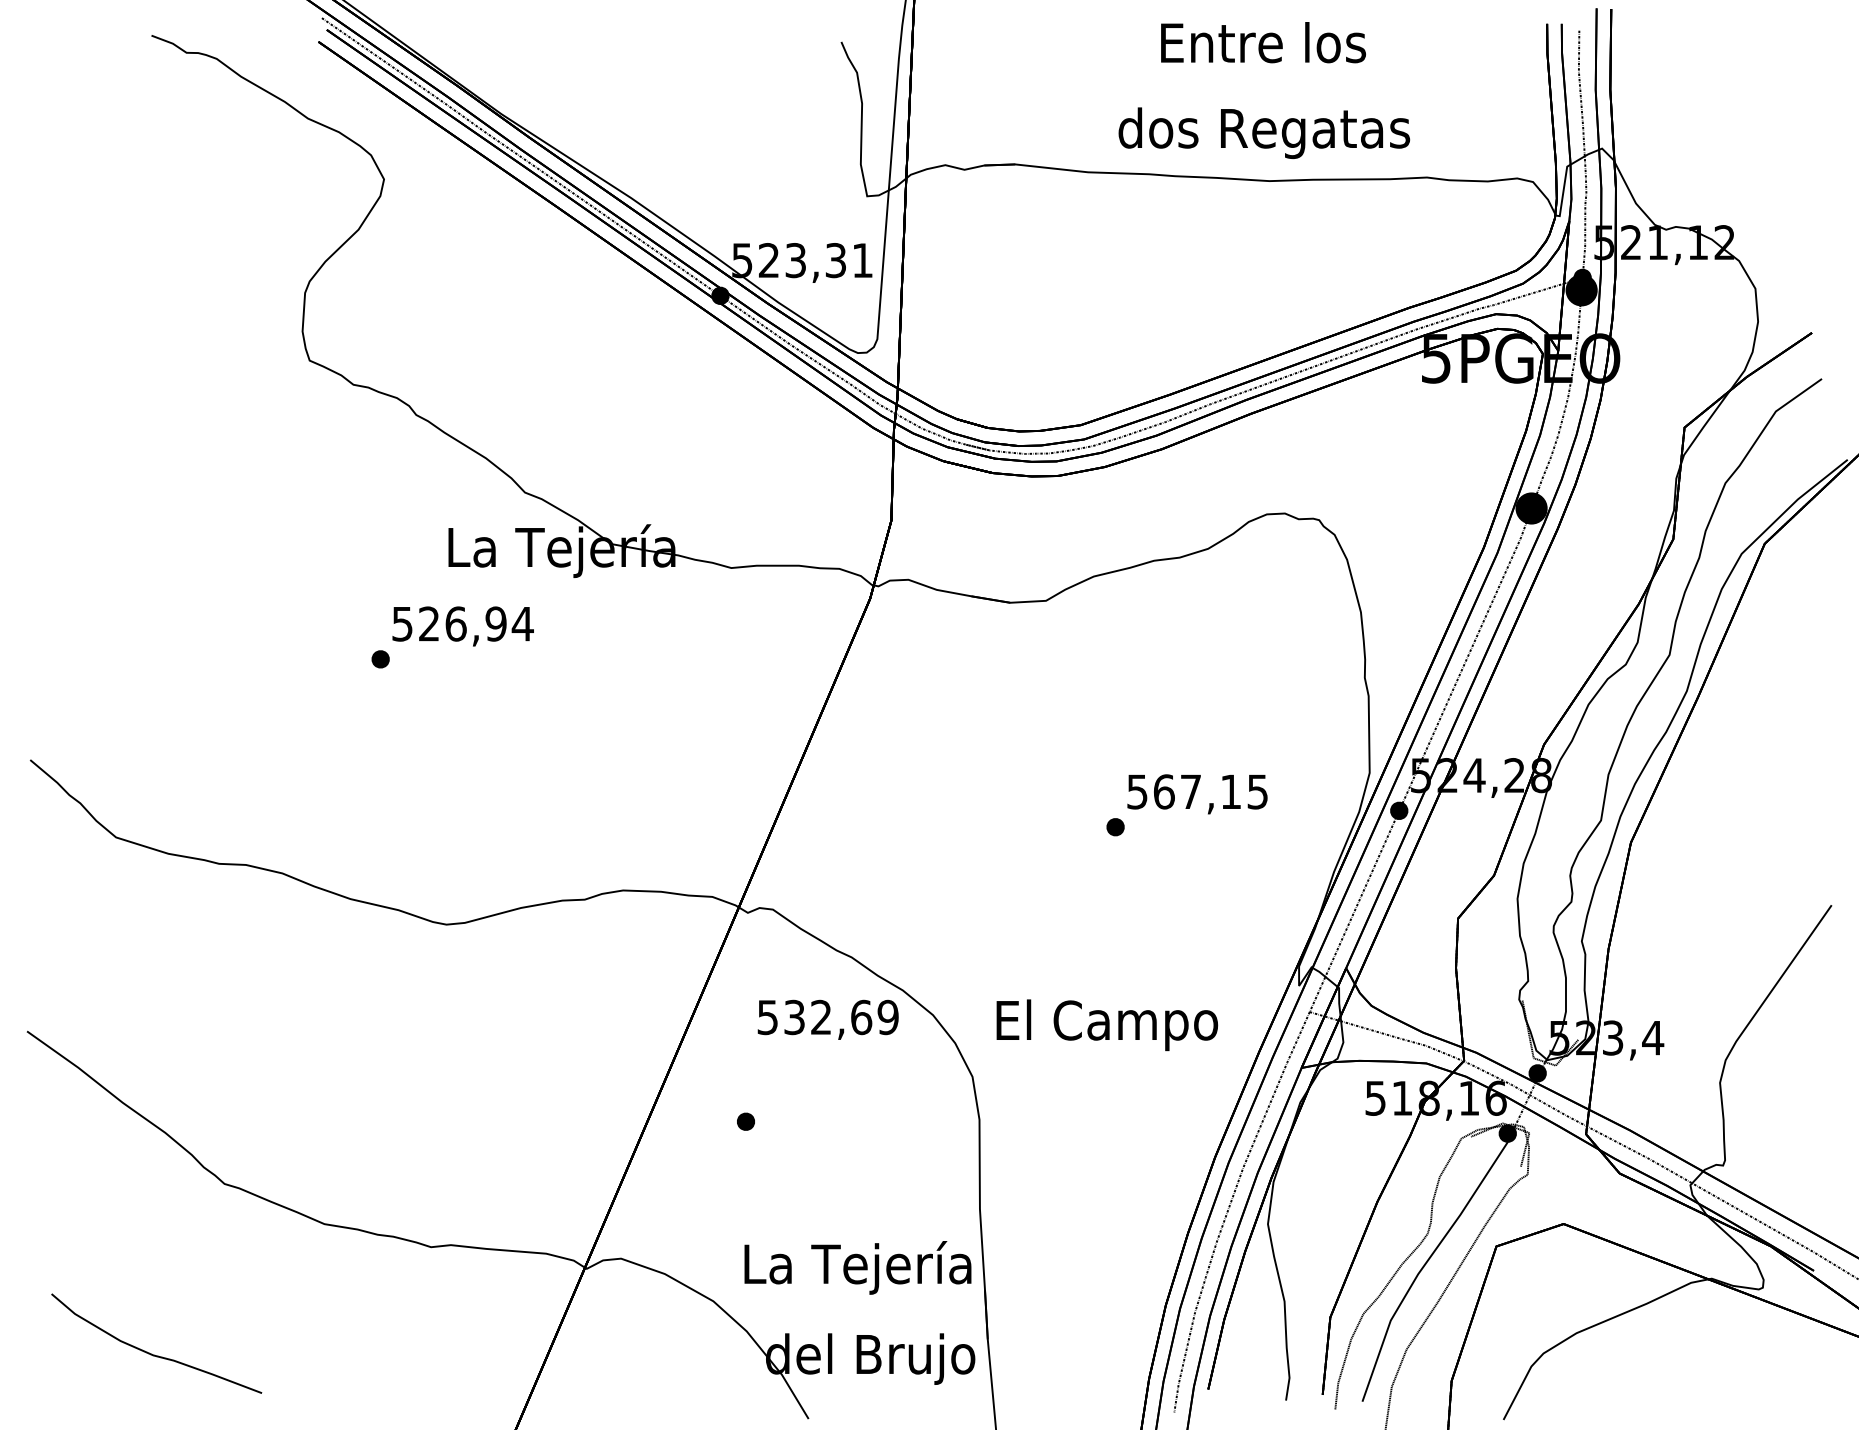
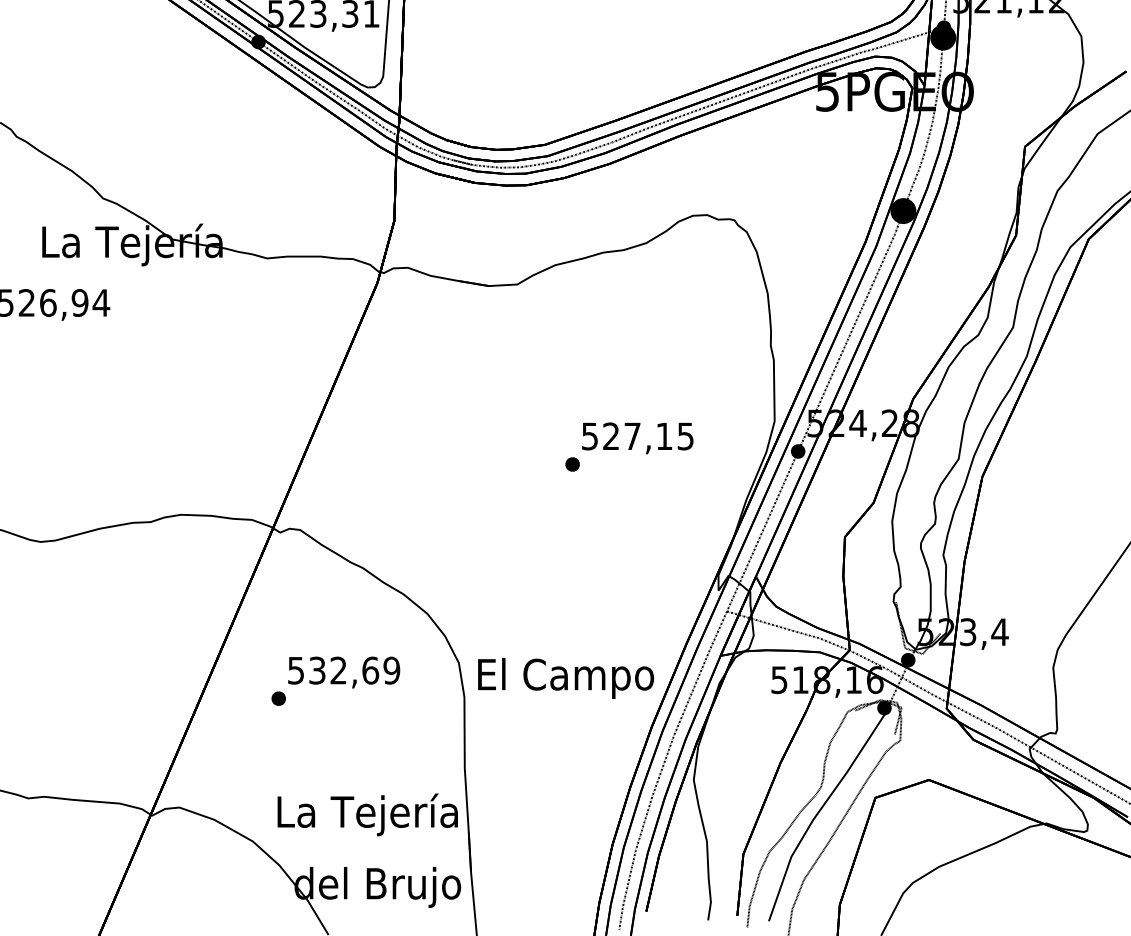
text: (1164, 791) -> (611, 436), 567,15 -> 527,15
text: (827, 1019) -> (343, 672), moved
text: (1107, 1025) -> (566, 678), moved

